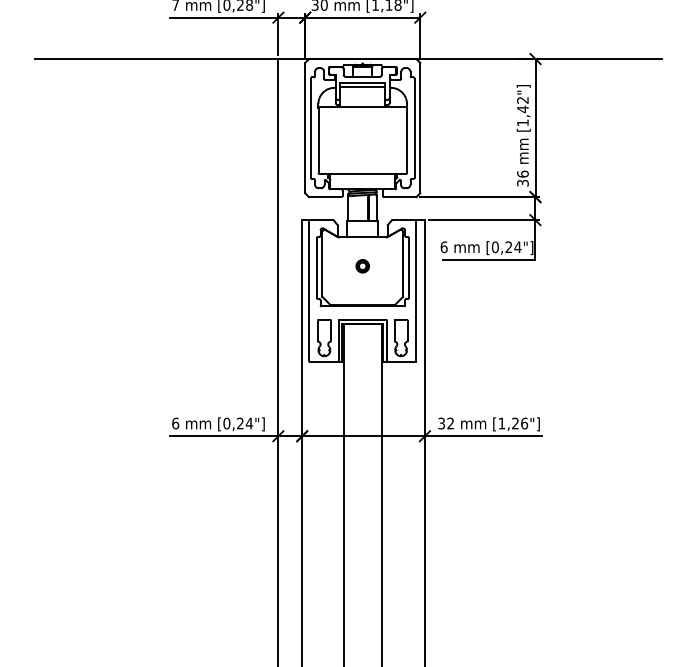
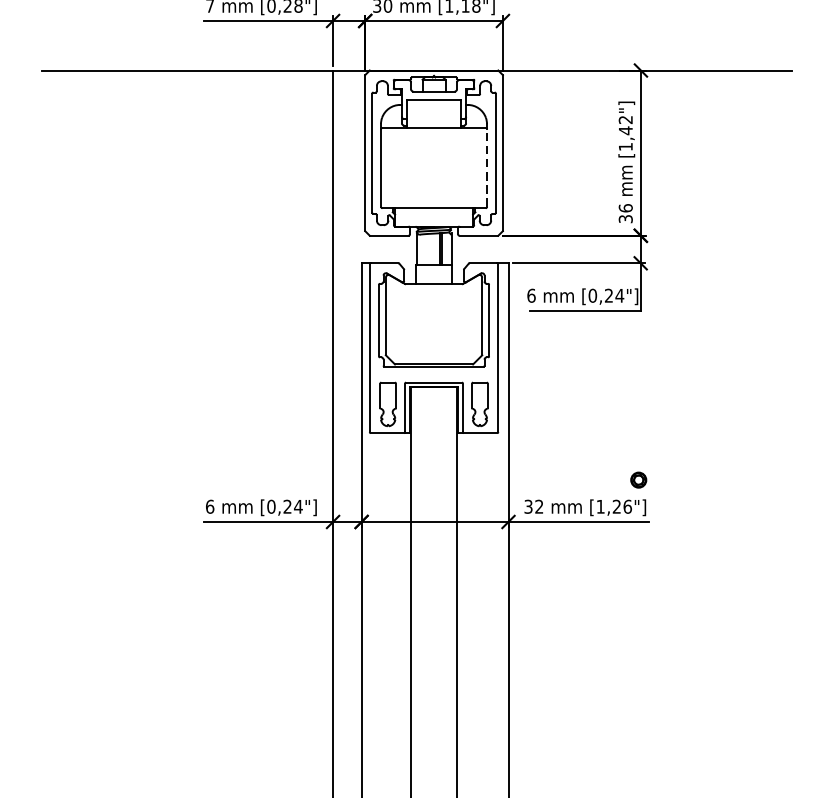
line: (362, 87) -> (433, 104), removed
line: (407, 140) -> (487, 167), solid -> dashed
part: (362, 266) -> (638, 480), moved

